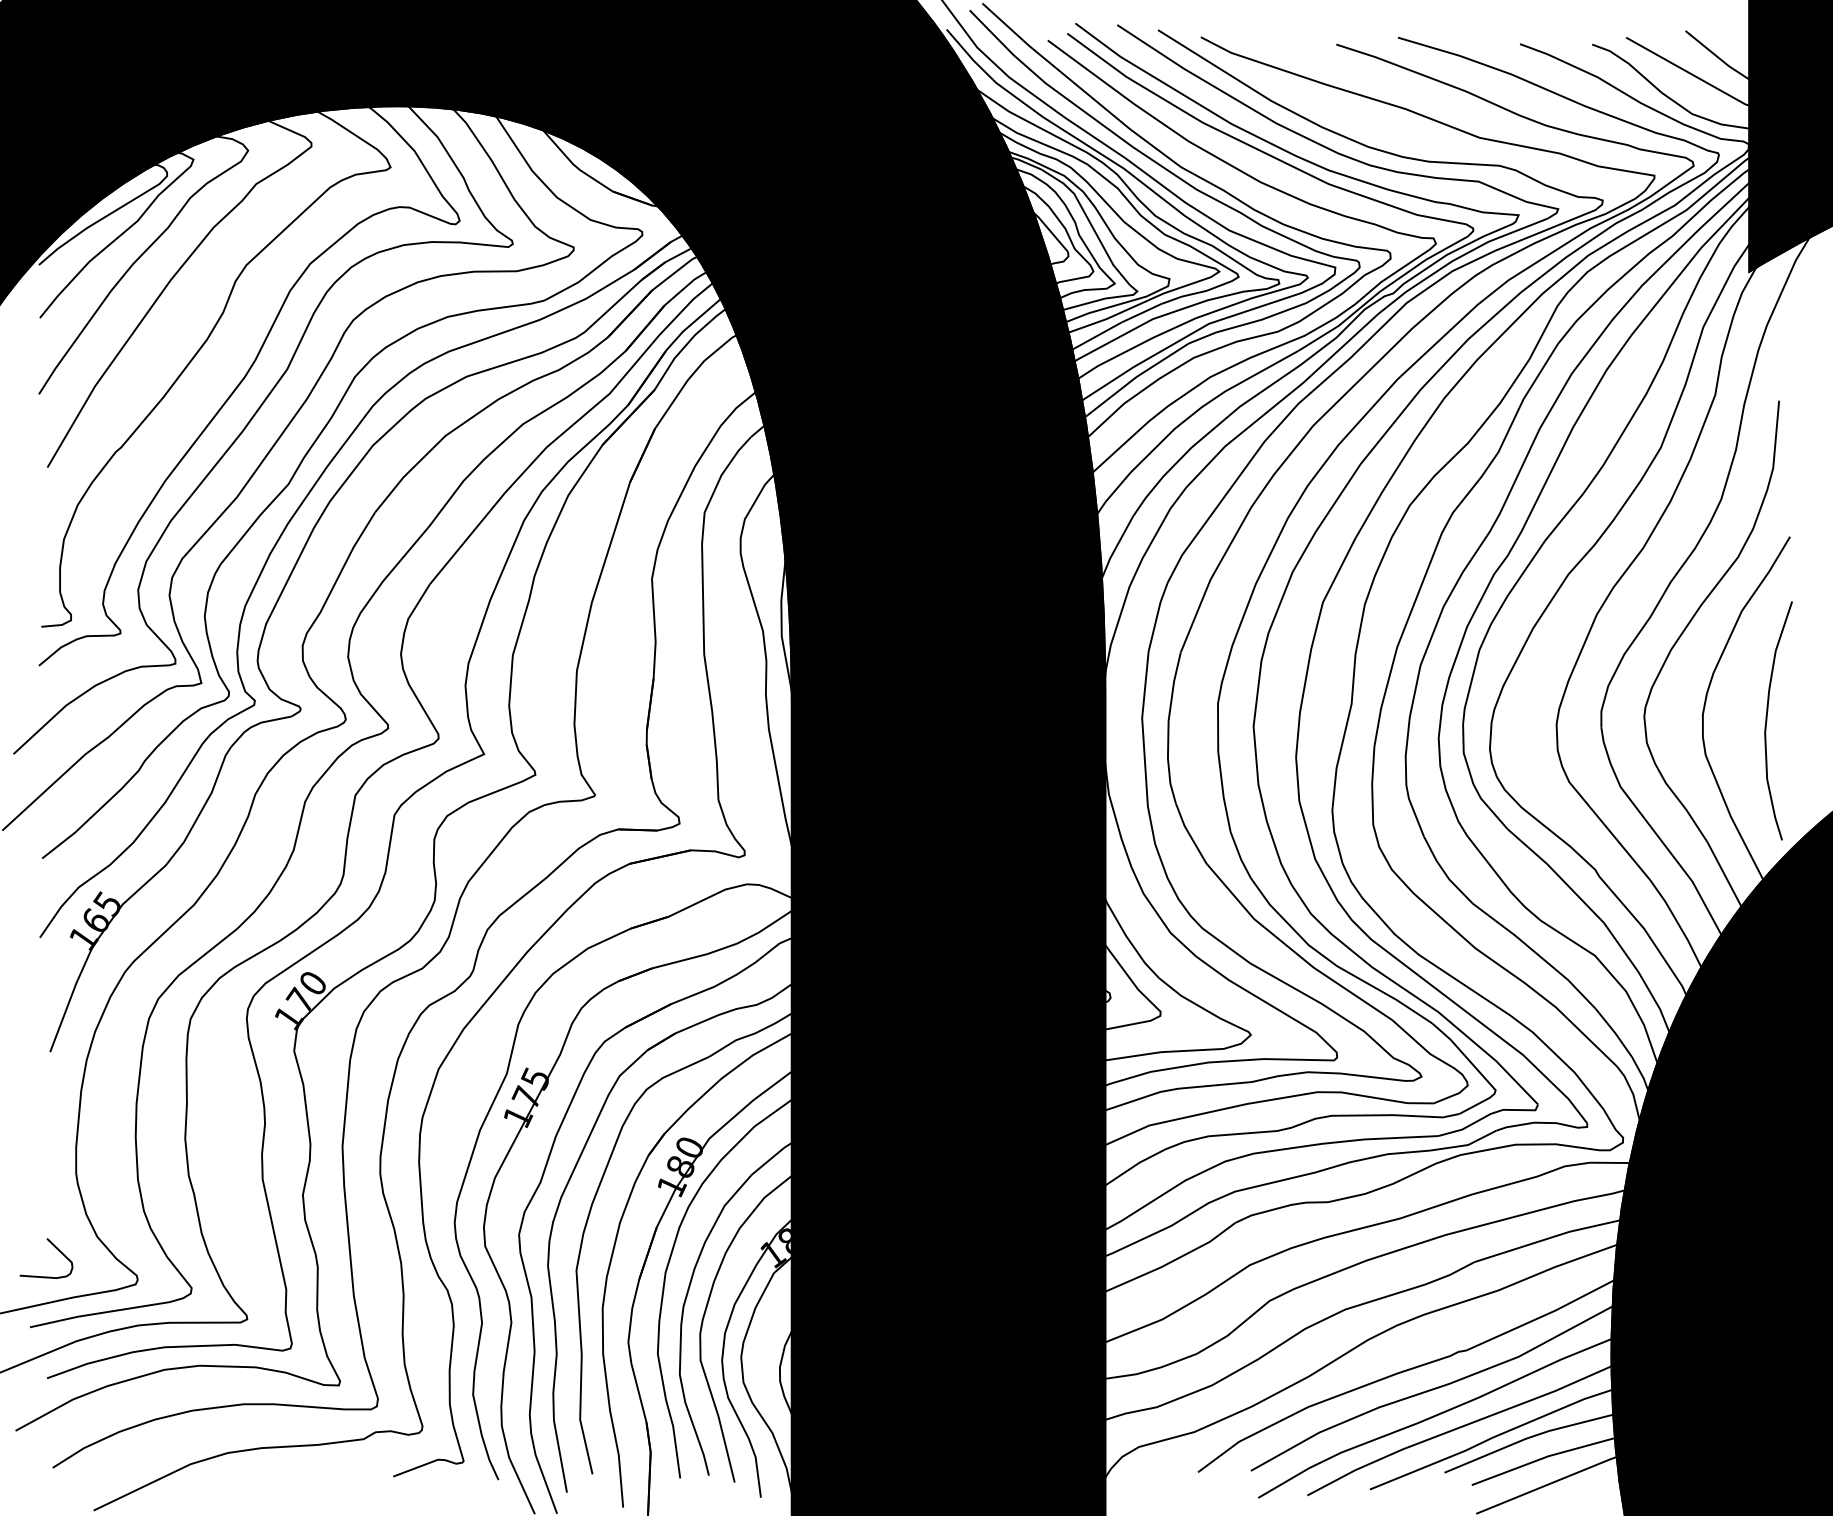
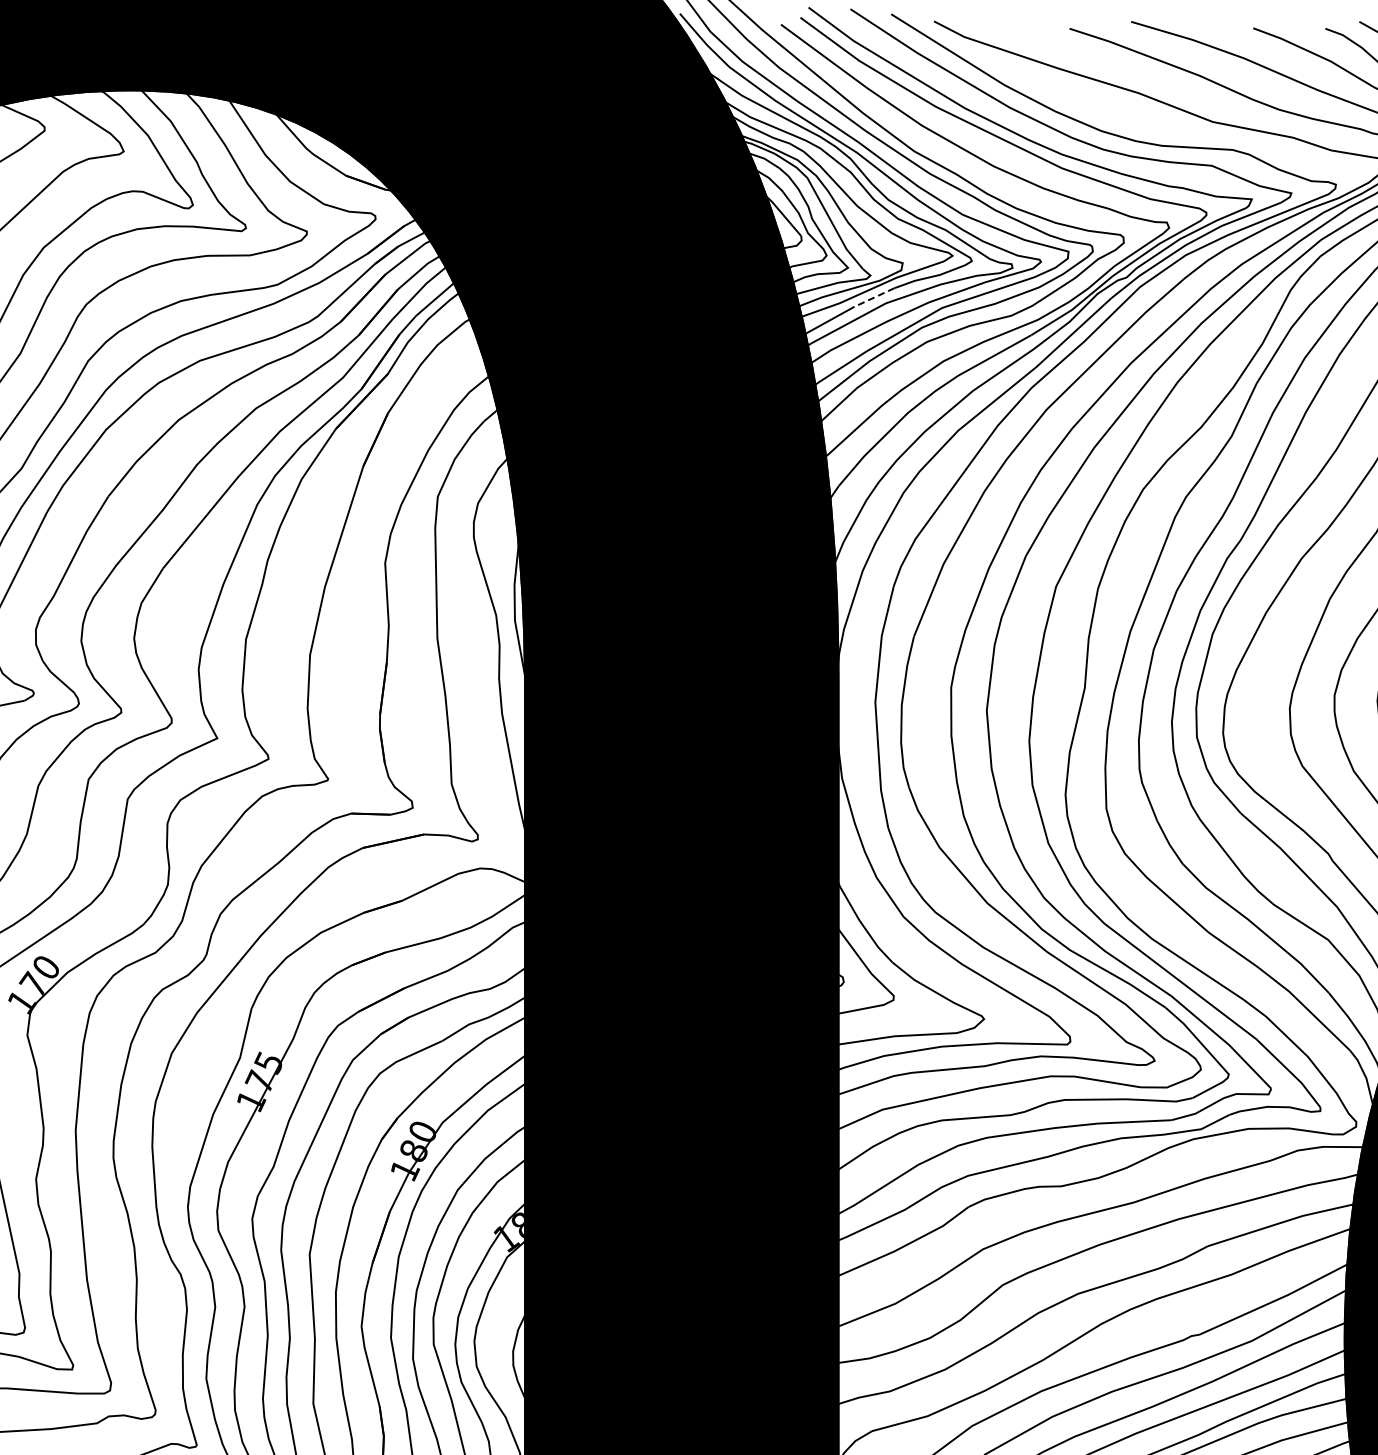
line: (1140, 313) -> (873, 297), solid -> dashed

